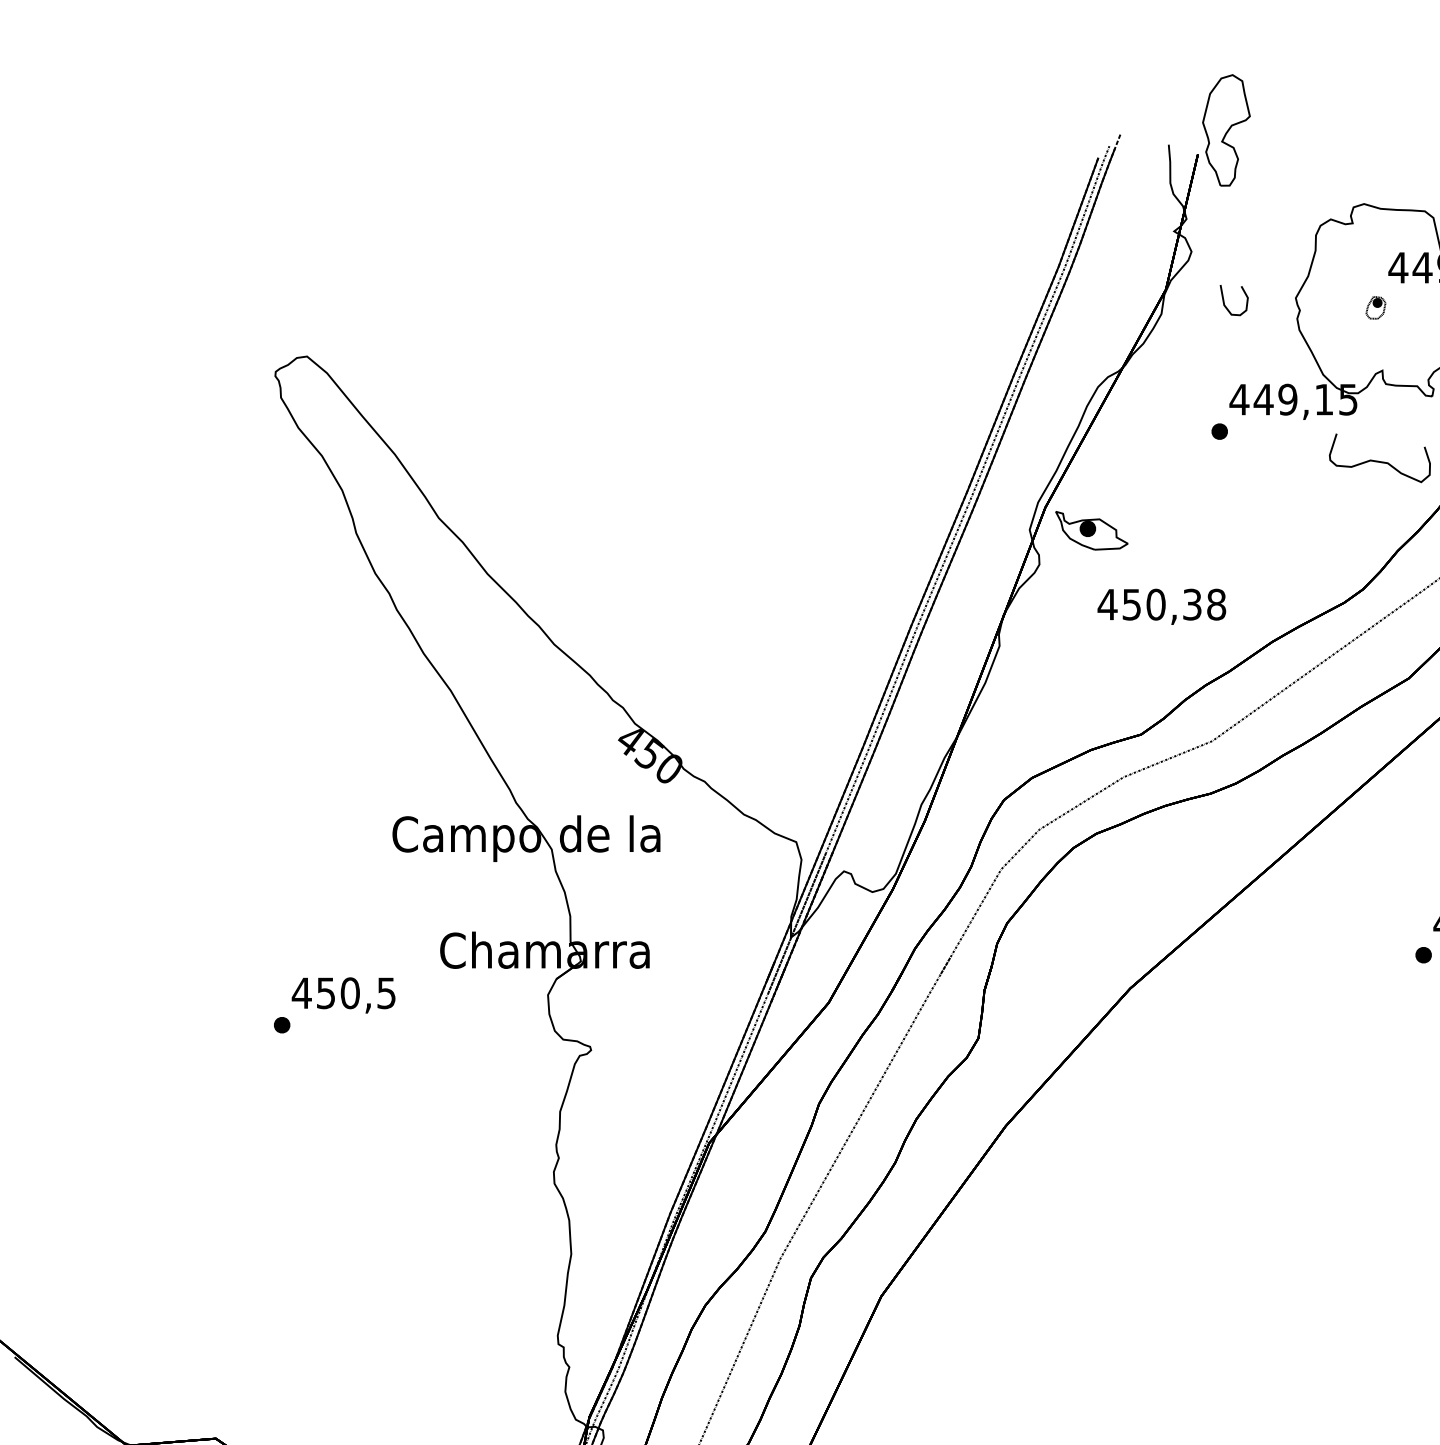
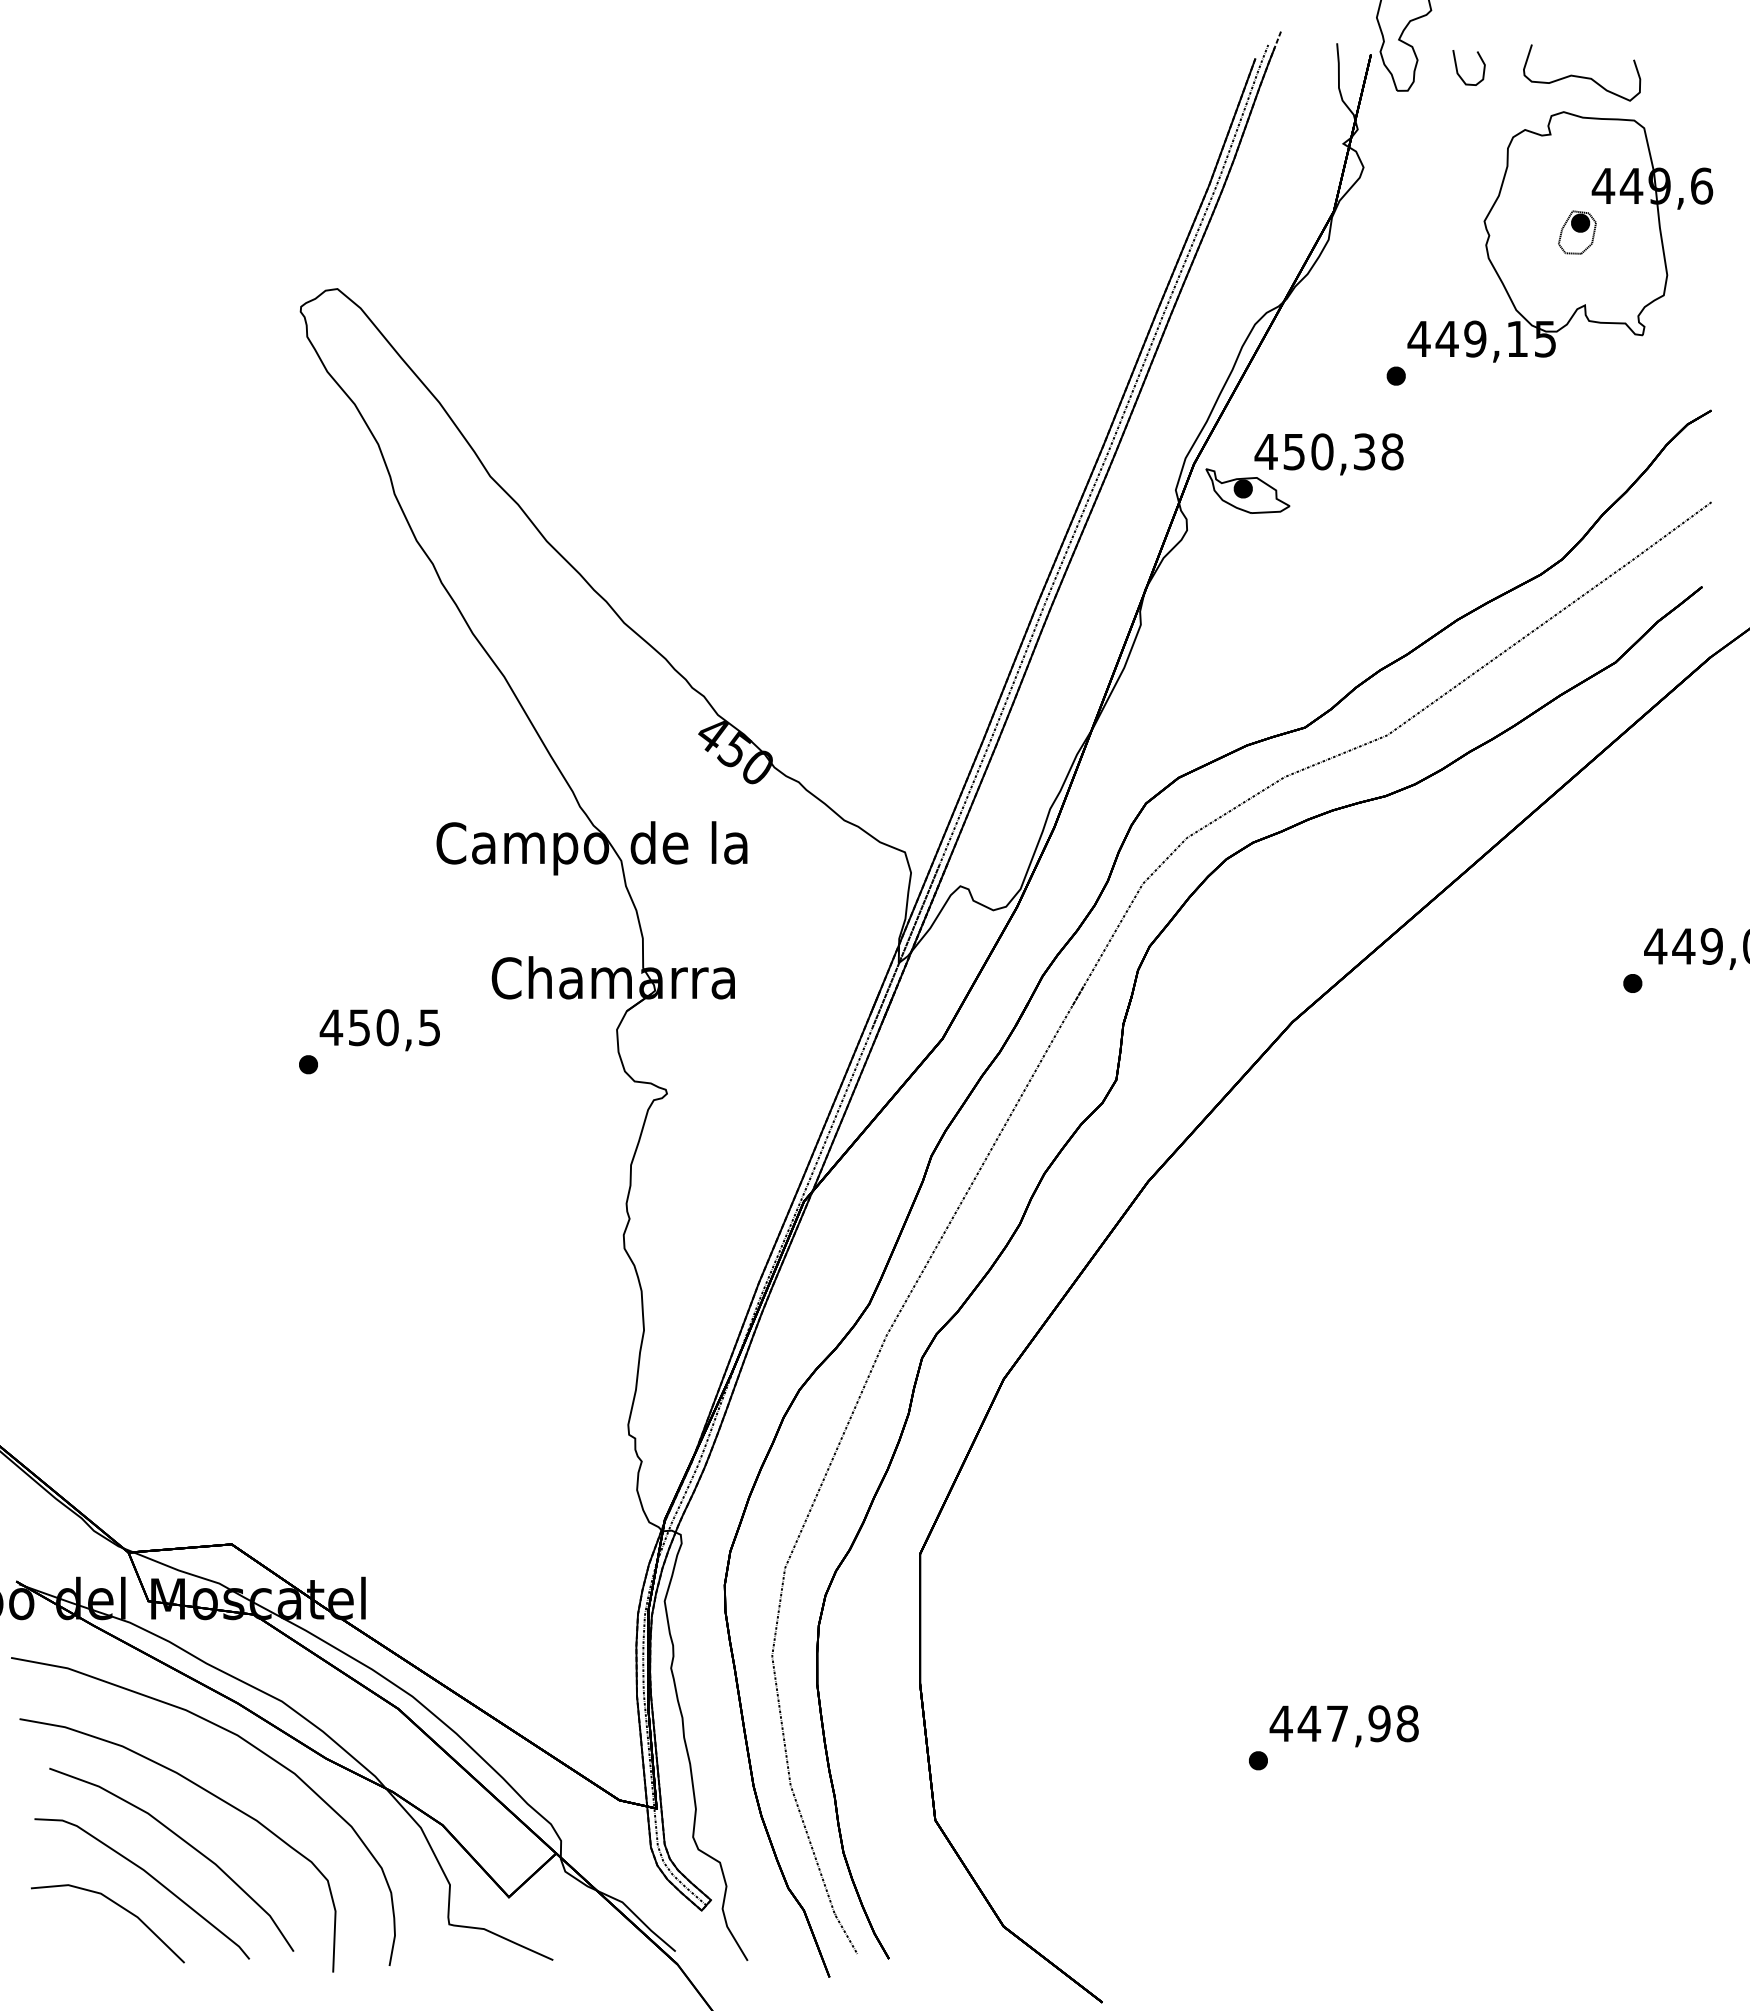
curve: (1225, 303) -> (1458, 71), moved
part: (1375, 307) -> (1577, 232), size x1.67
curve: (1380, 461) -> (1582, 76), moved
text: (1161, 606) -> (1328, 454), moved

